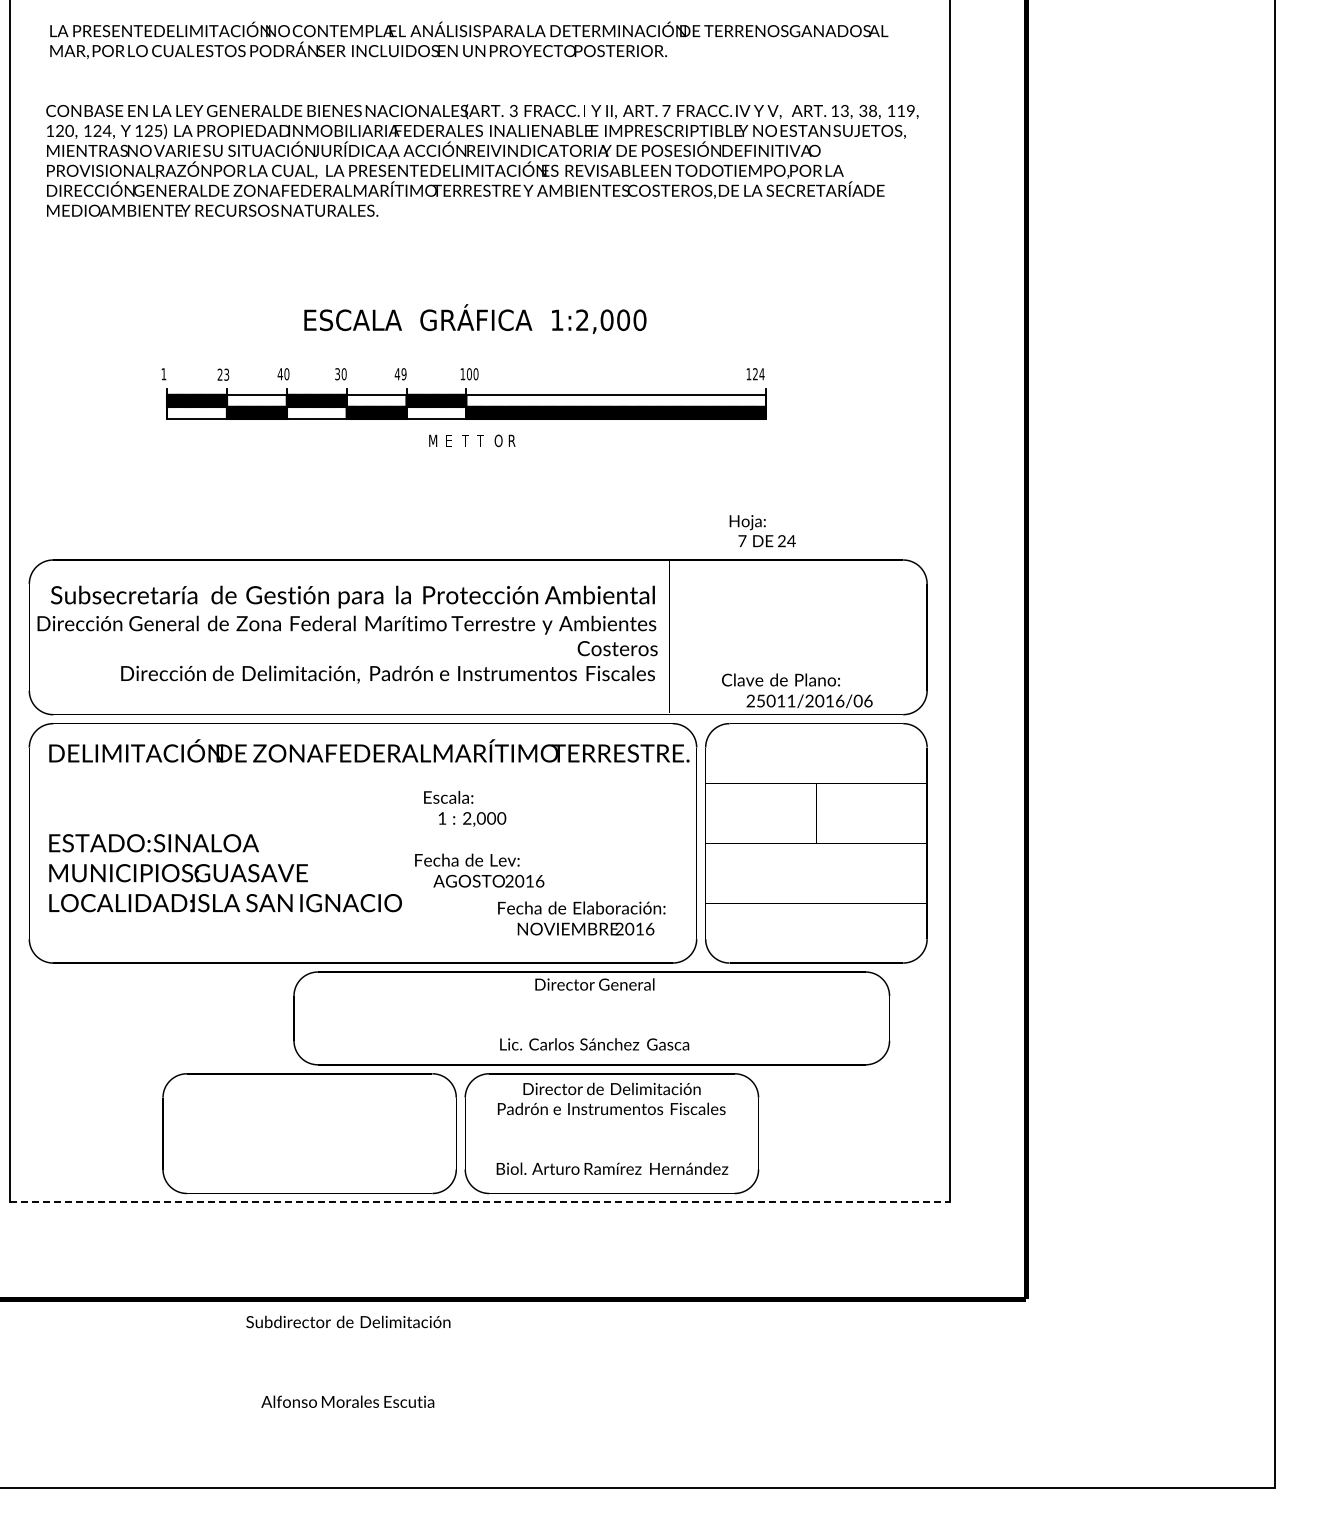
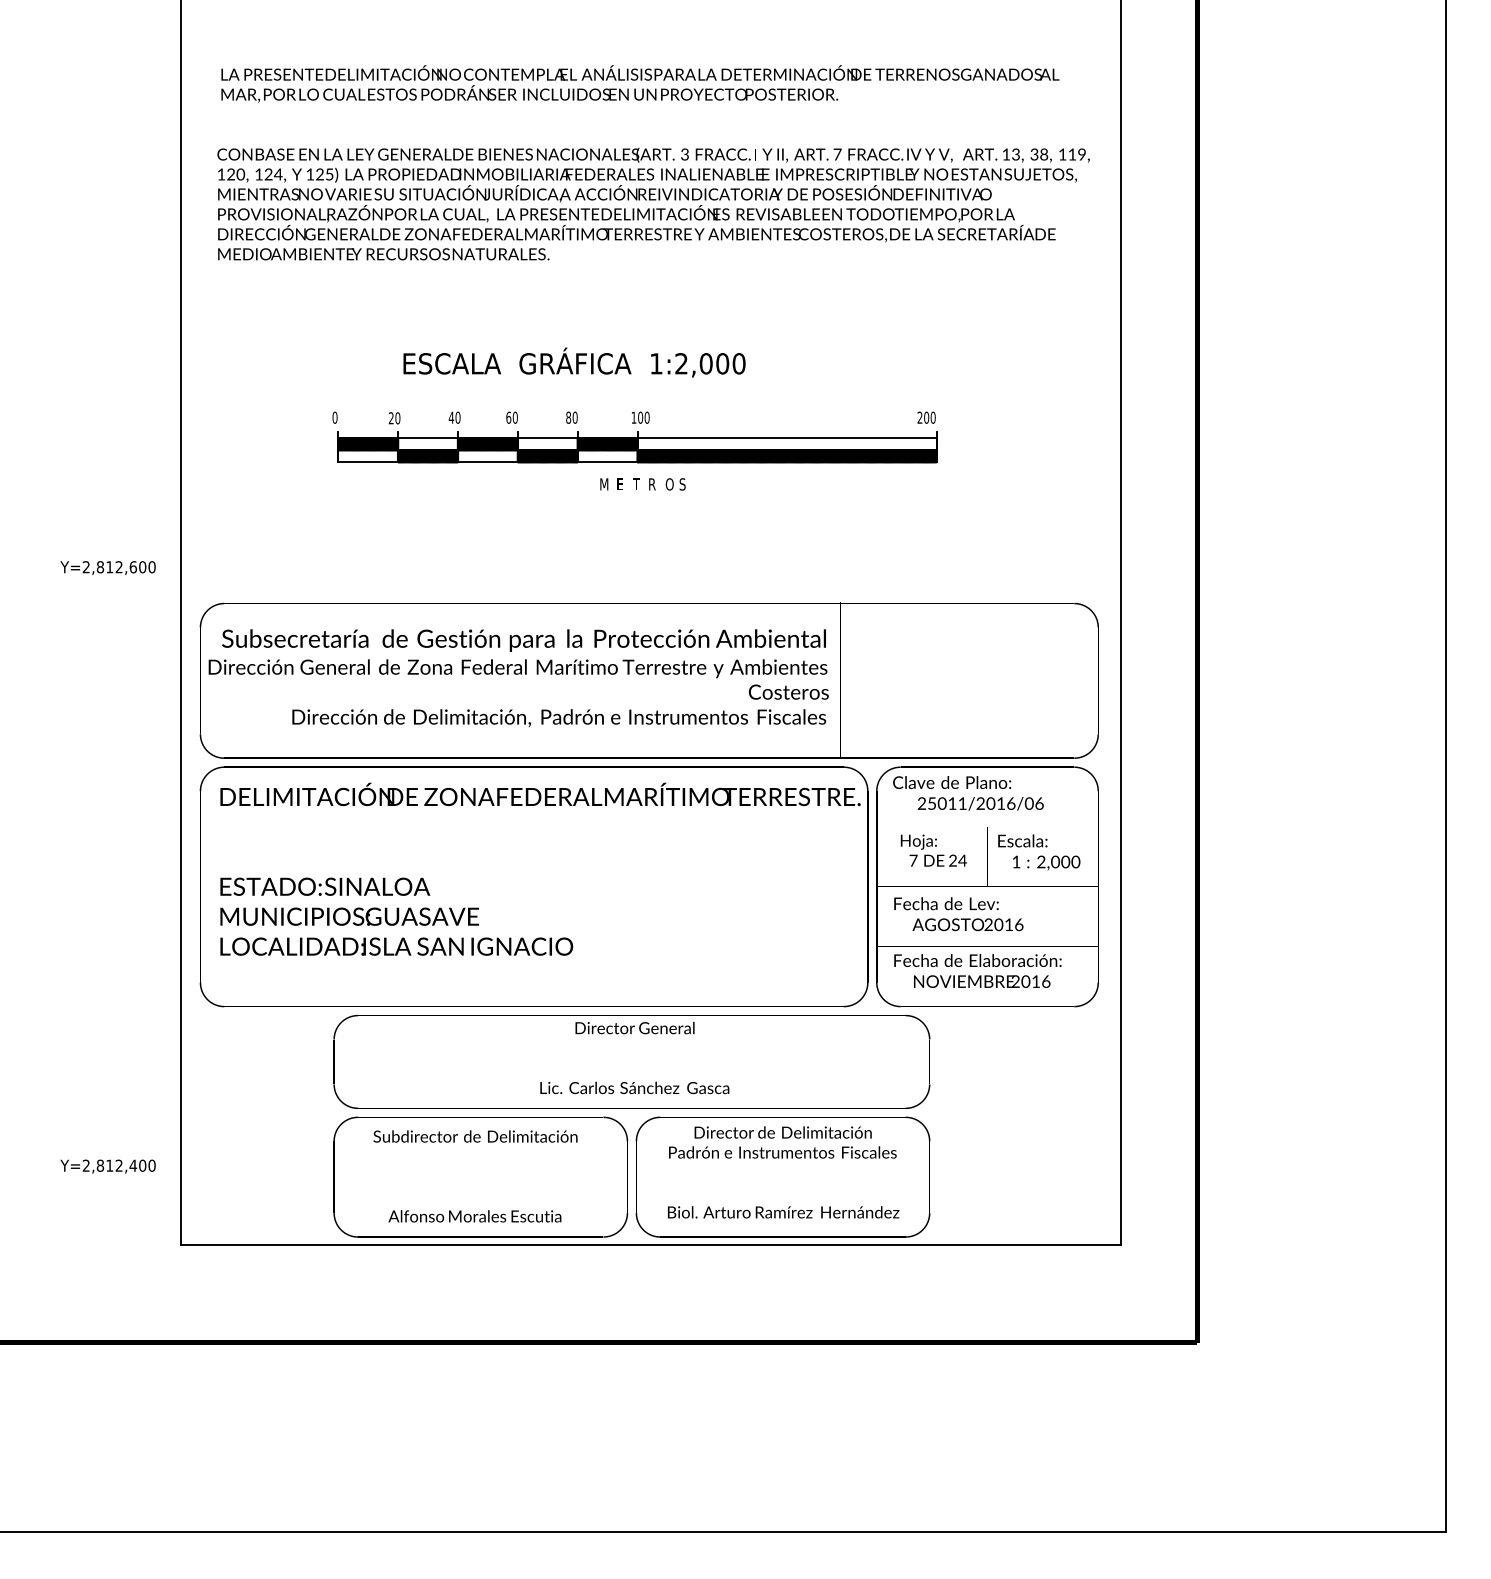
text: (475, 318) -> (574, 362), moved
text: (163, 373) -> (334, 417), 1 -> 0
text: (337, 373) -> (508, 417), 30 -> 60
text: (400, 373) -> (571, 417), 49 -> 80
text: (755, 373) -> (926, 417), 124 -> 200
text: (226, 374) -> (397, 418), 23 -> 20
text: (480, 440) -> (651, 484), T -> R
text: (511, 440) -> (682, 484), R -> S
text: (762, 530) -> (933, 850), moved
text: (797, 690) -> (968, 793), moved
text: (465, 808) -> (1039, 852), moved
text: (479, 870) -> (958, 914), moved
text: (581, 917) -> (977, 970), moved
text: (591, 1017) -> (631, 1061), moved
line: (480, 1201) -> (651, 1245), dashed -> solid
text: (348, 1361) -> (475, 1176), moved

